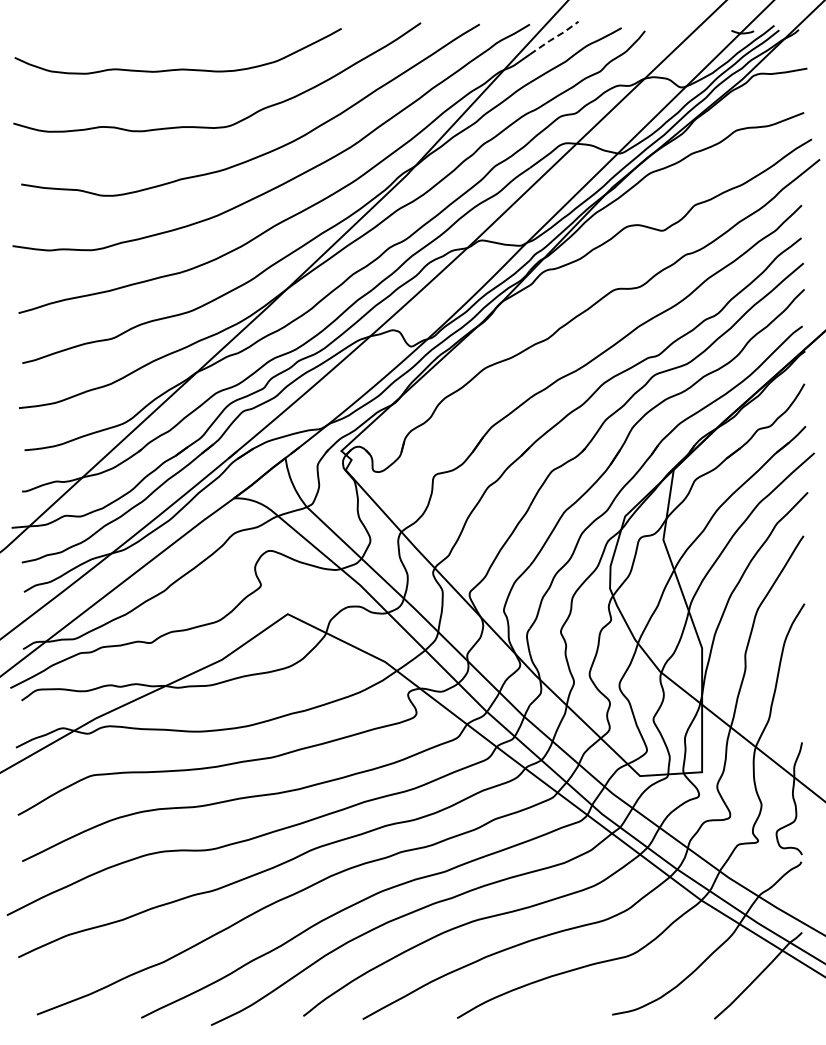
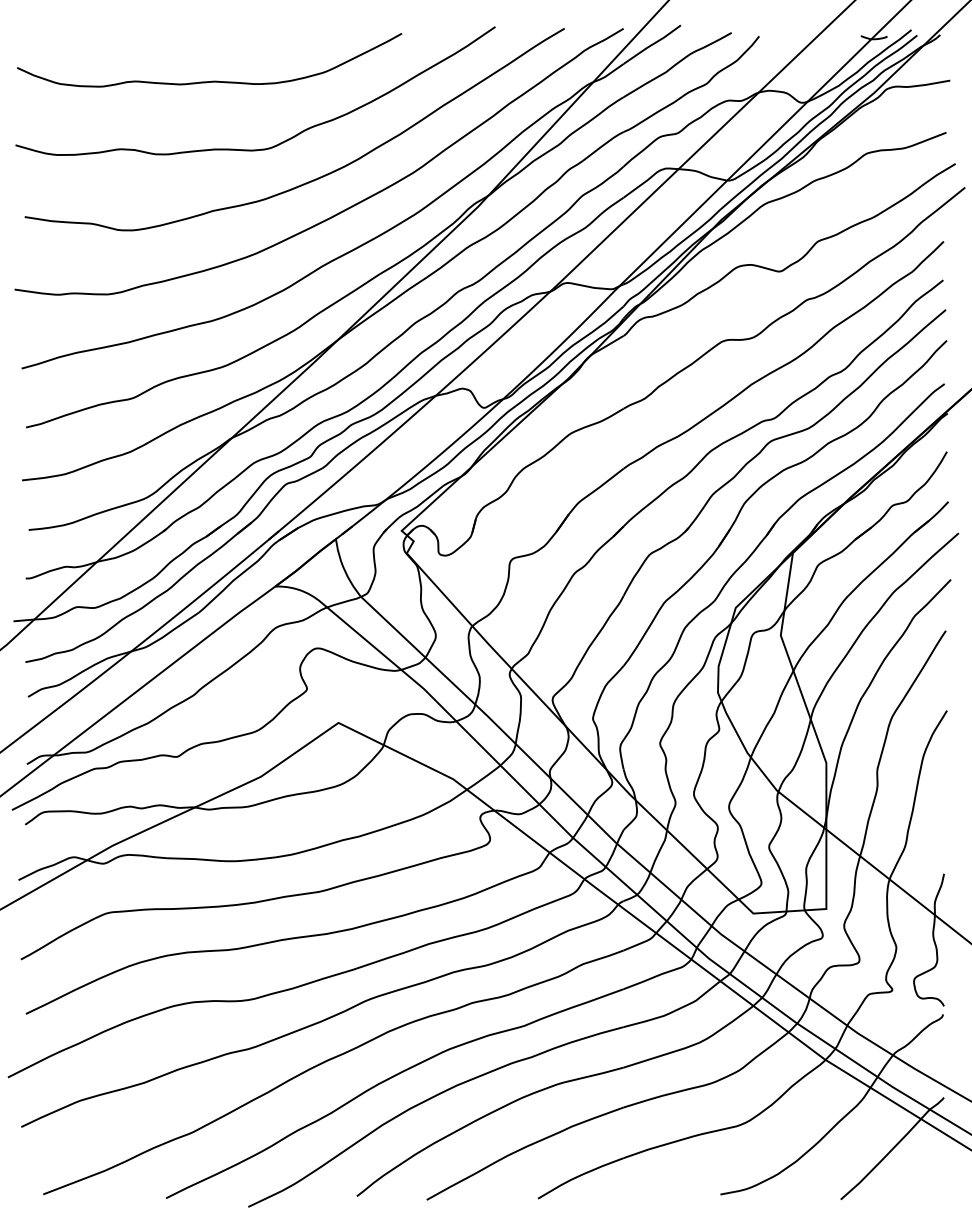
line: (554, 38) -> (652, 45), dashed -> solid

